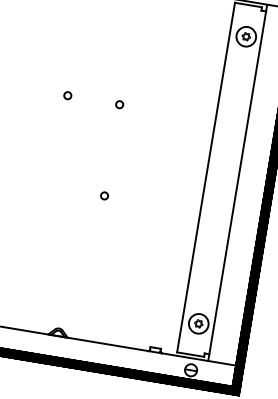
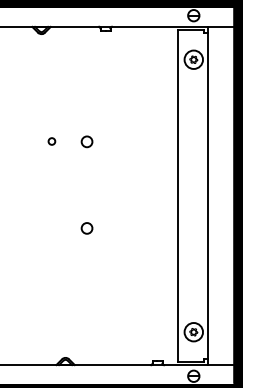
circle: (67, 95) -> (51, 141), moved
circle: (120, 104) -> (87, 141), size x1.6
circle: (104, 196) -> (87, 228), size x1.6

